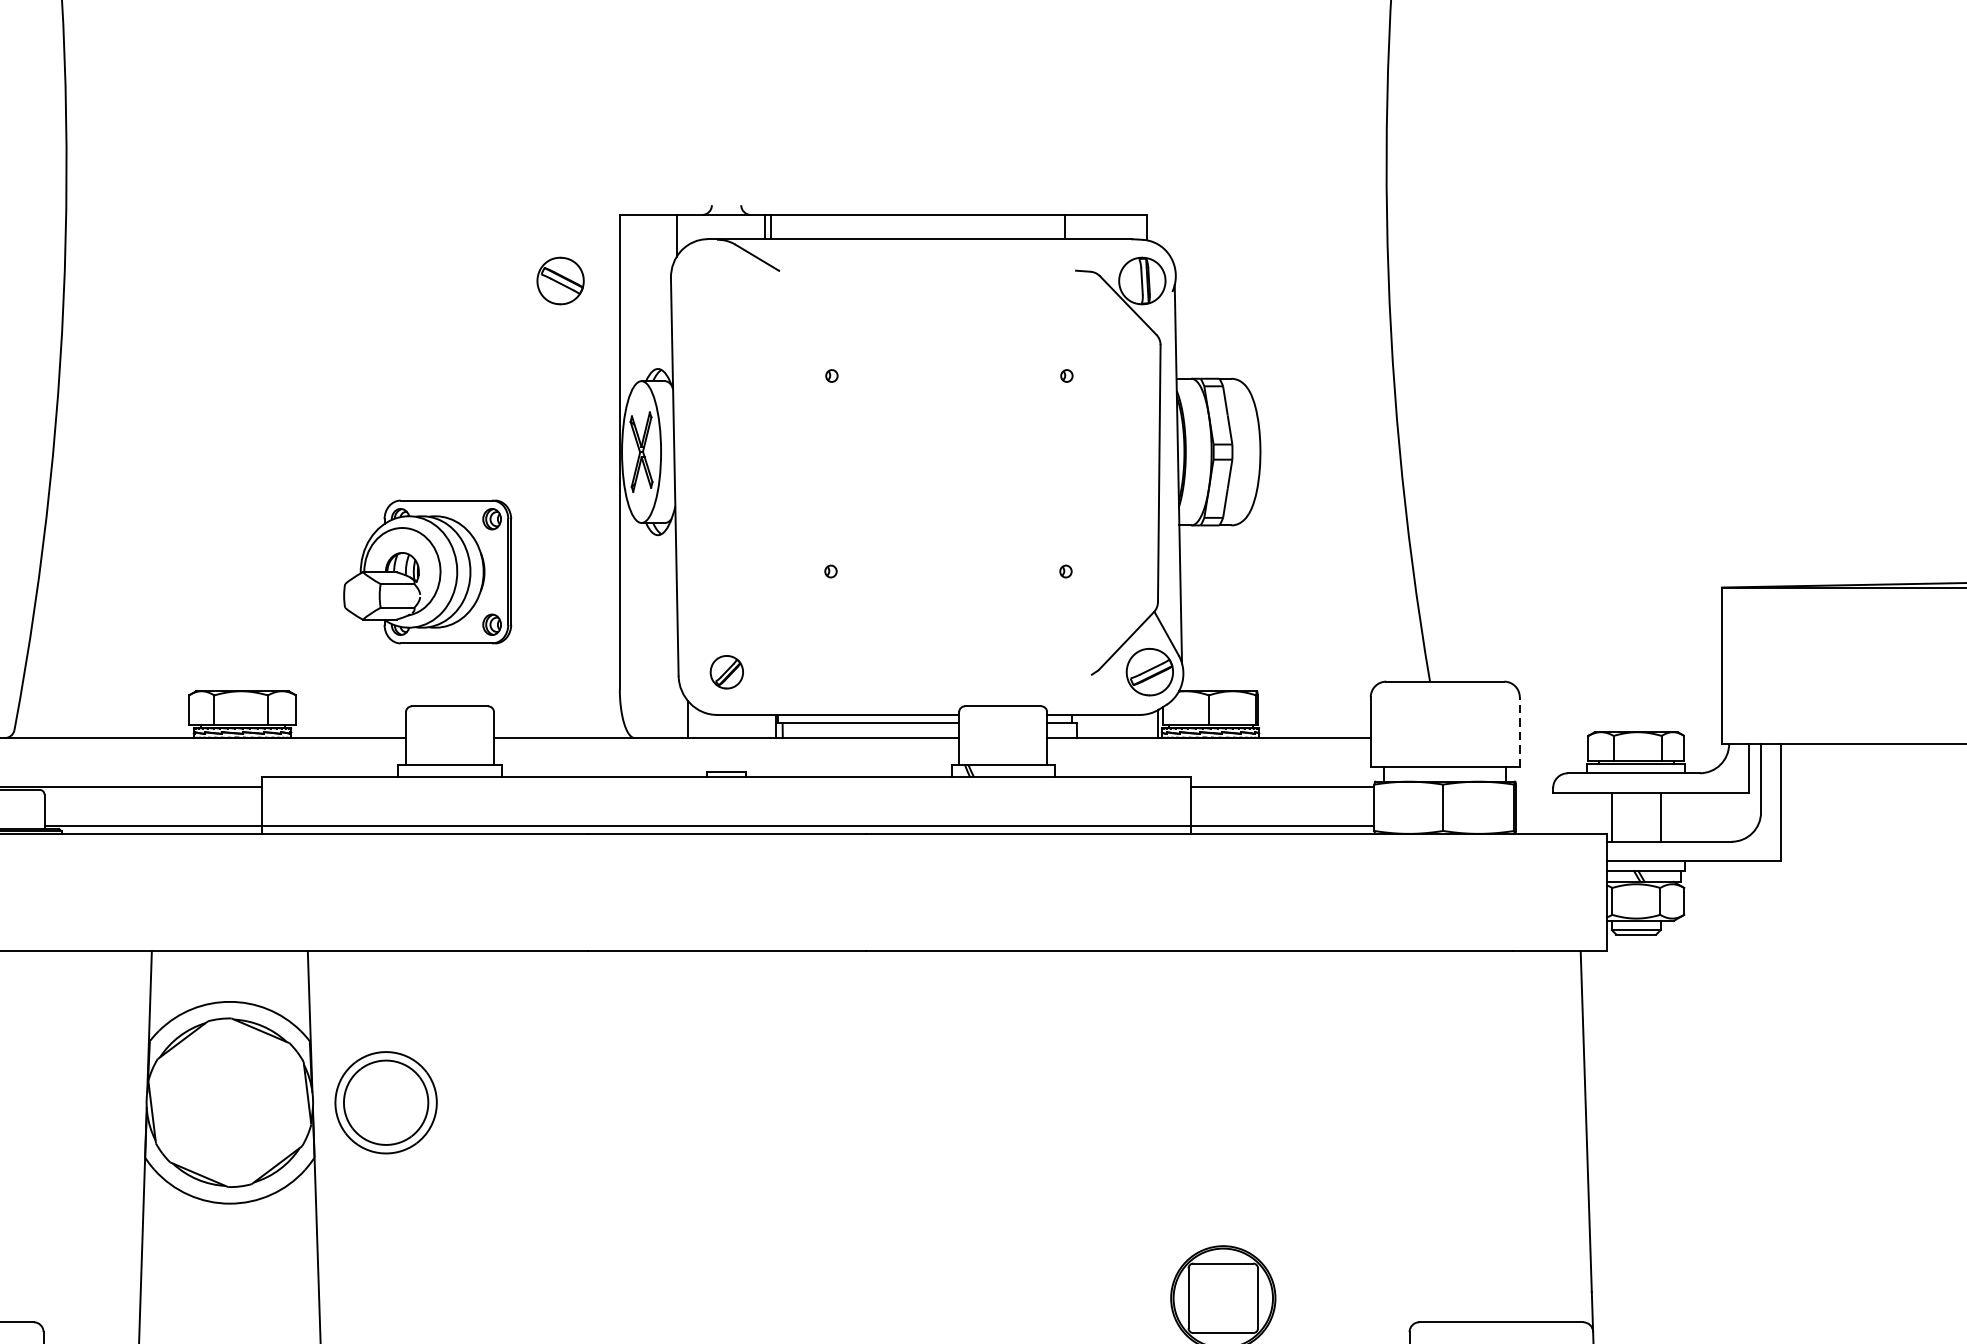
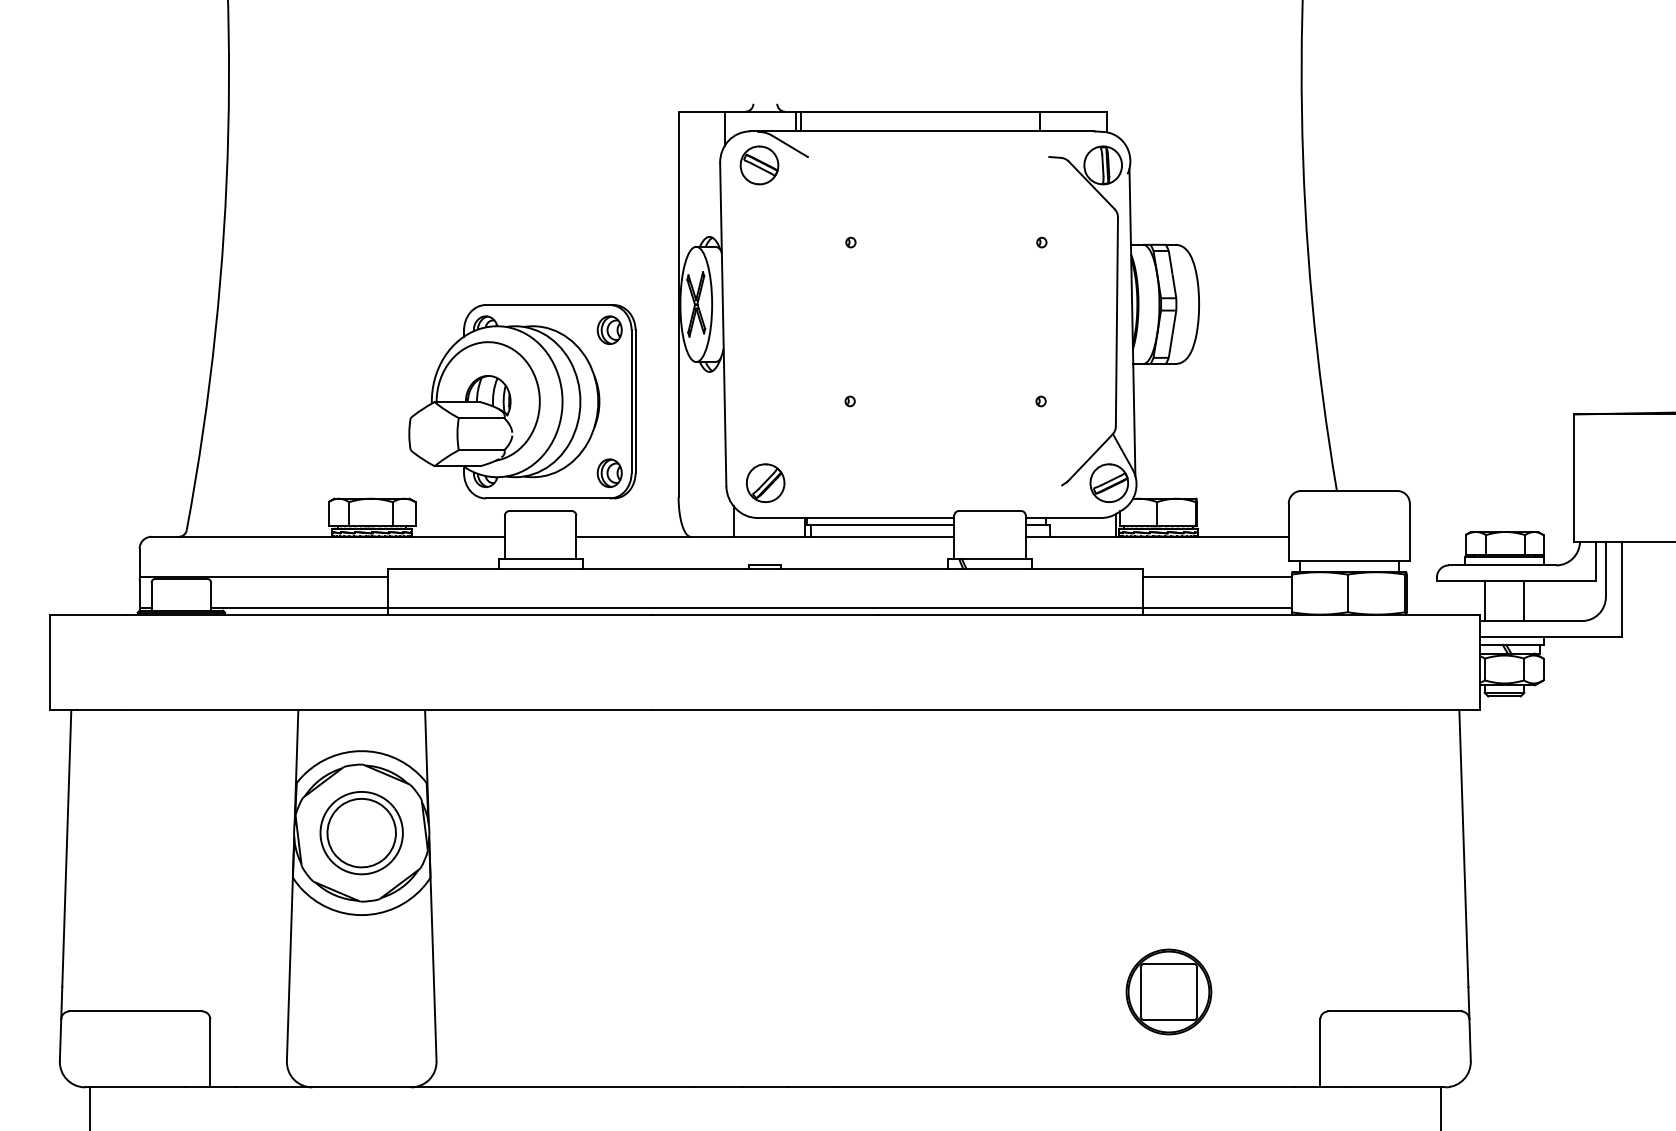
part: (560, 281) -> (759, 165), moved
part: (427, 571) -> (522, 401), size x1.67
part: (726, 672) -> (765, 483), size x1.43
line: (1519, 732) -> (1409, 532), dashed -> solid
part: (385, 1103) -> (361, 833), moved

